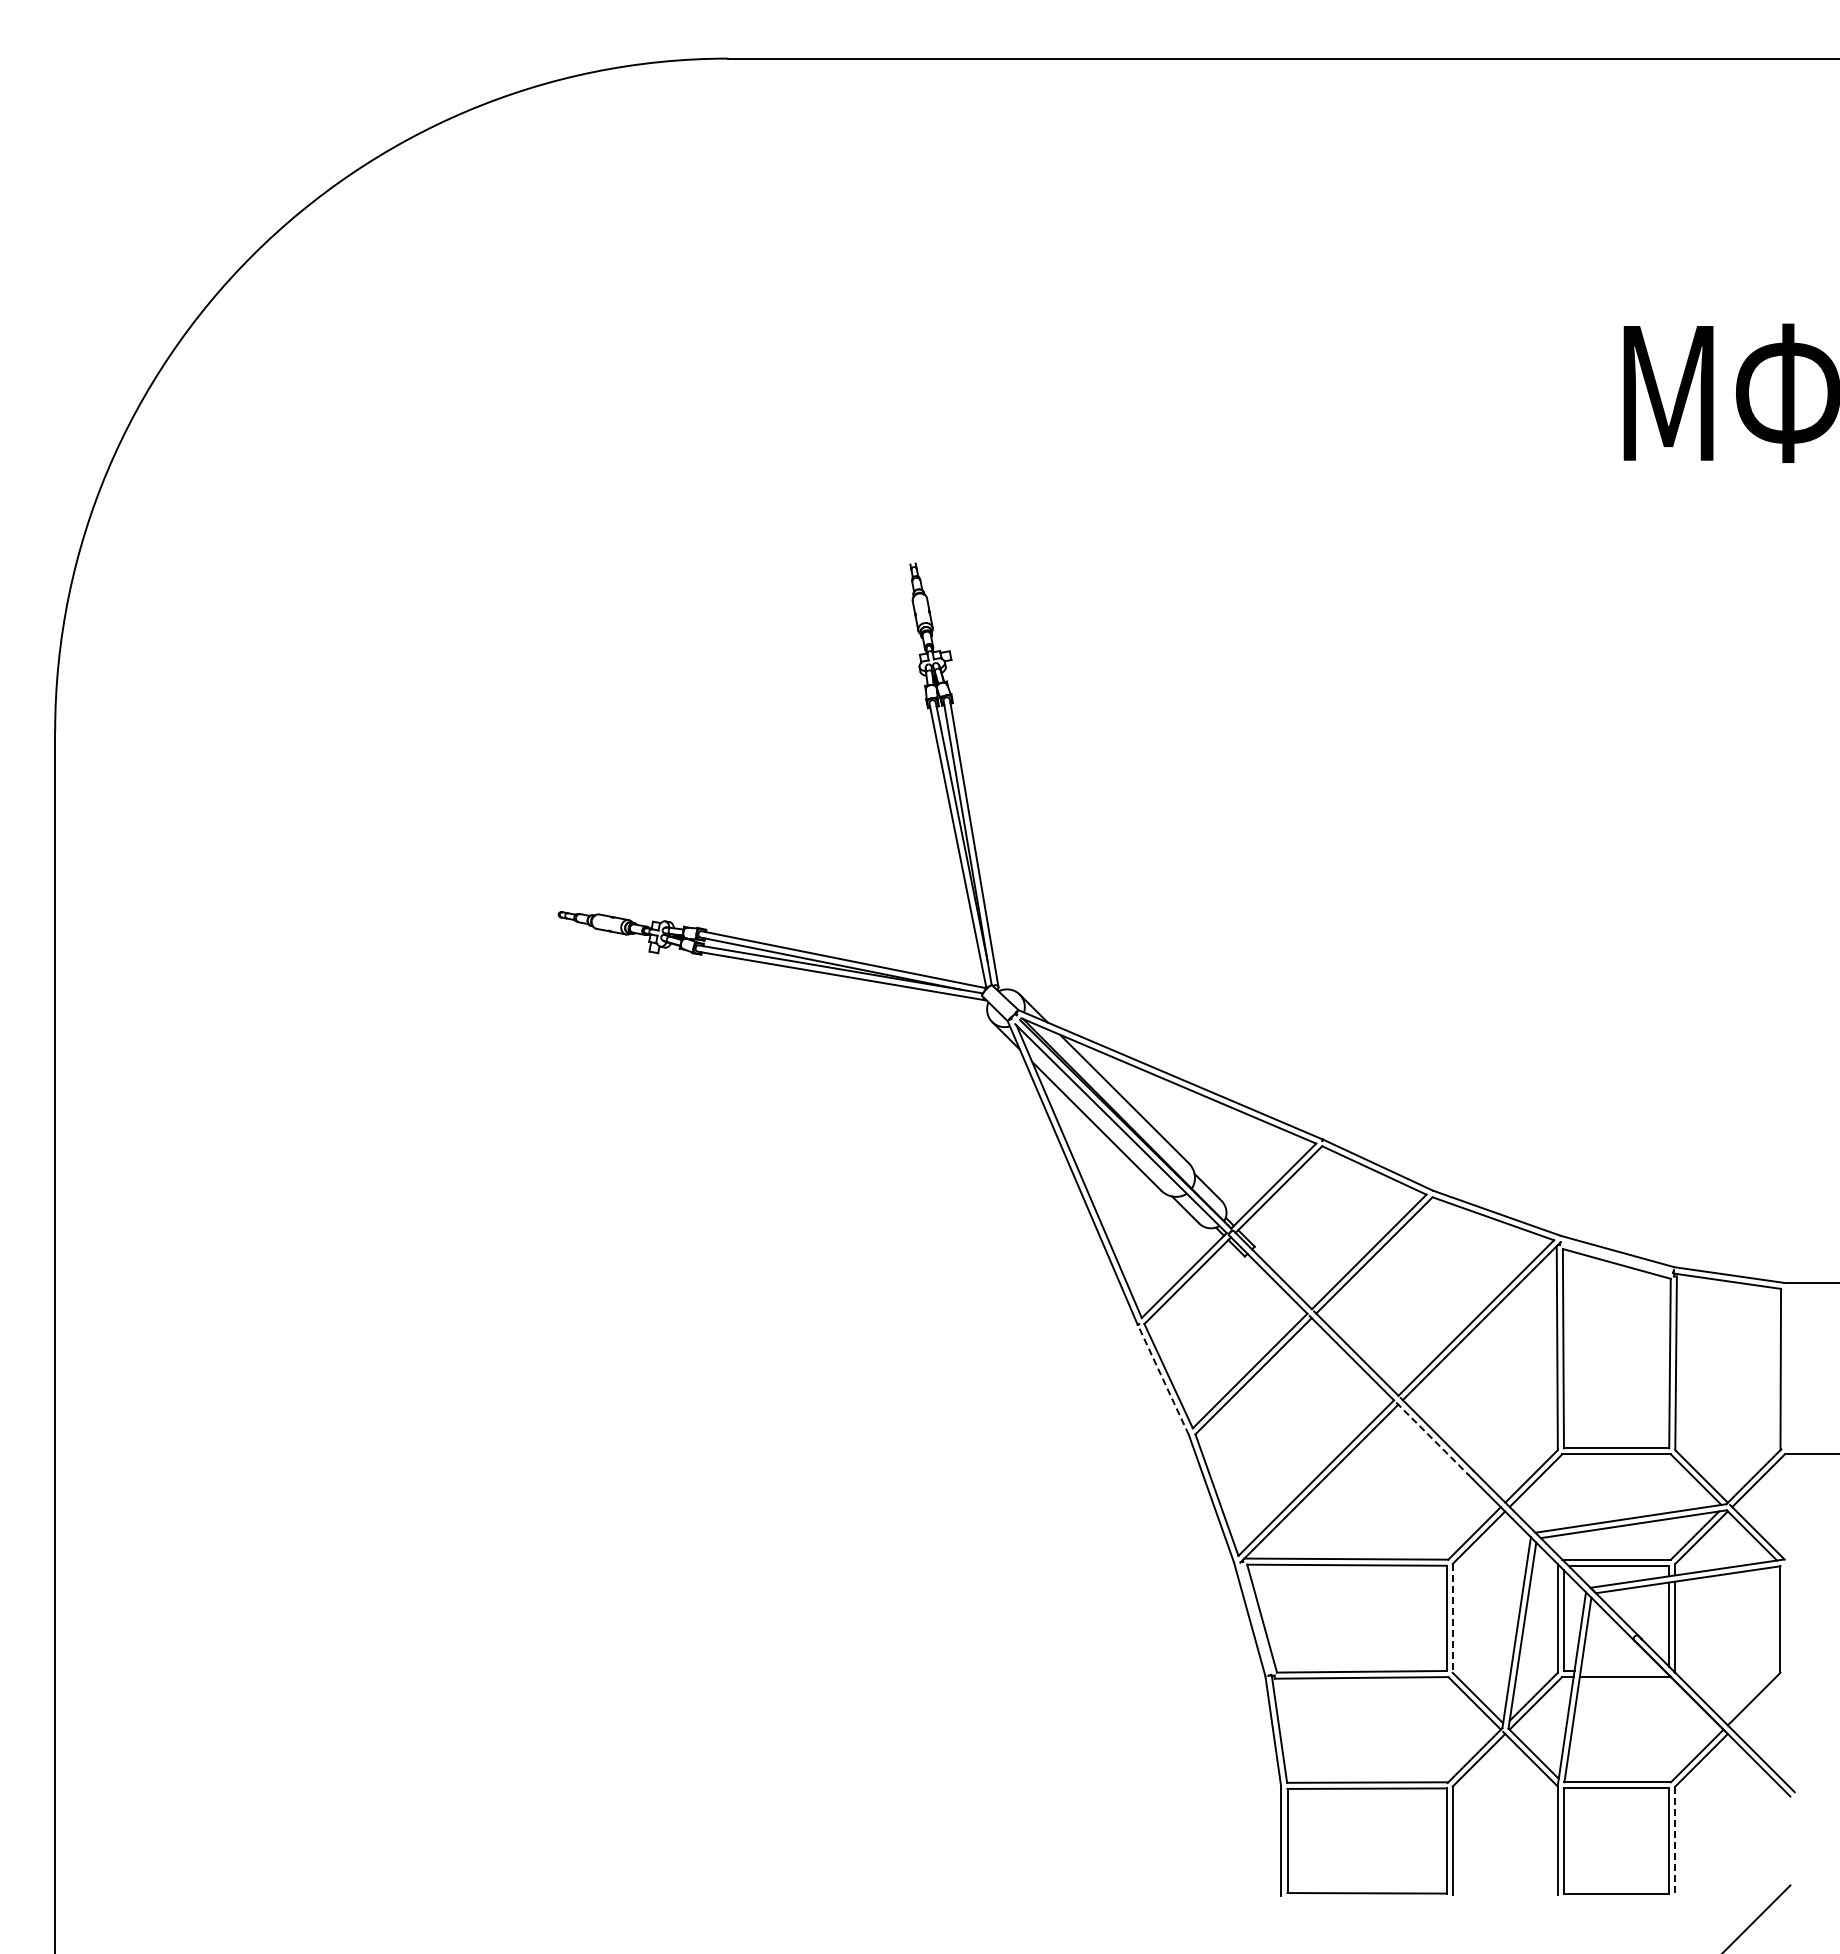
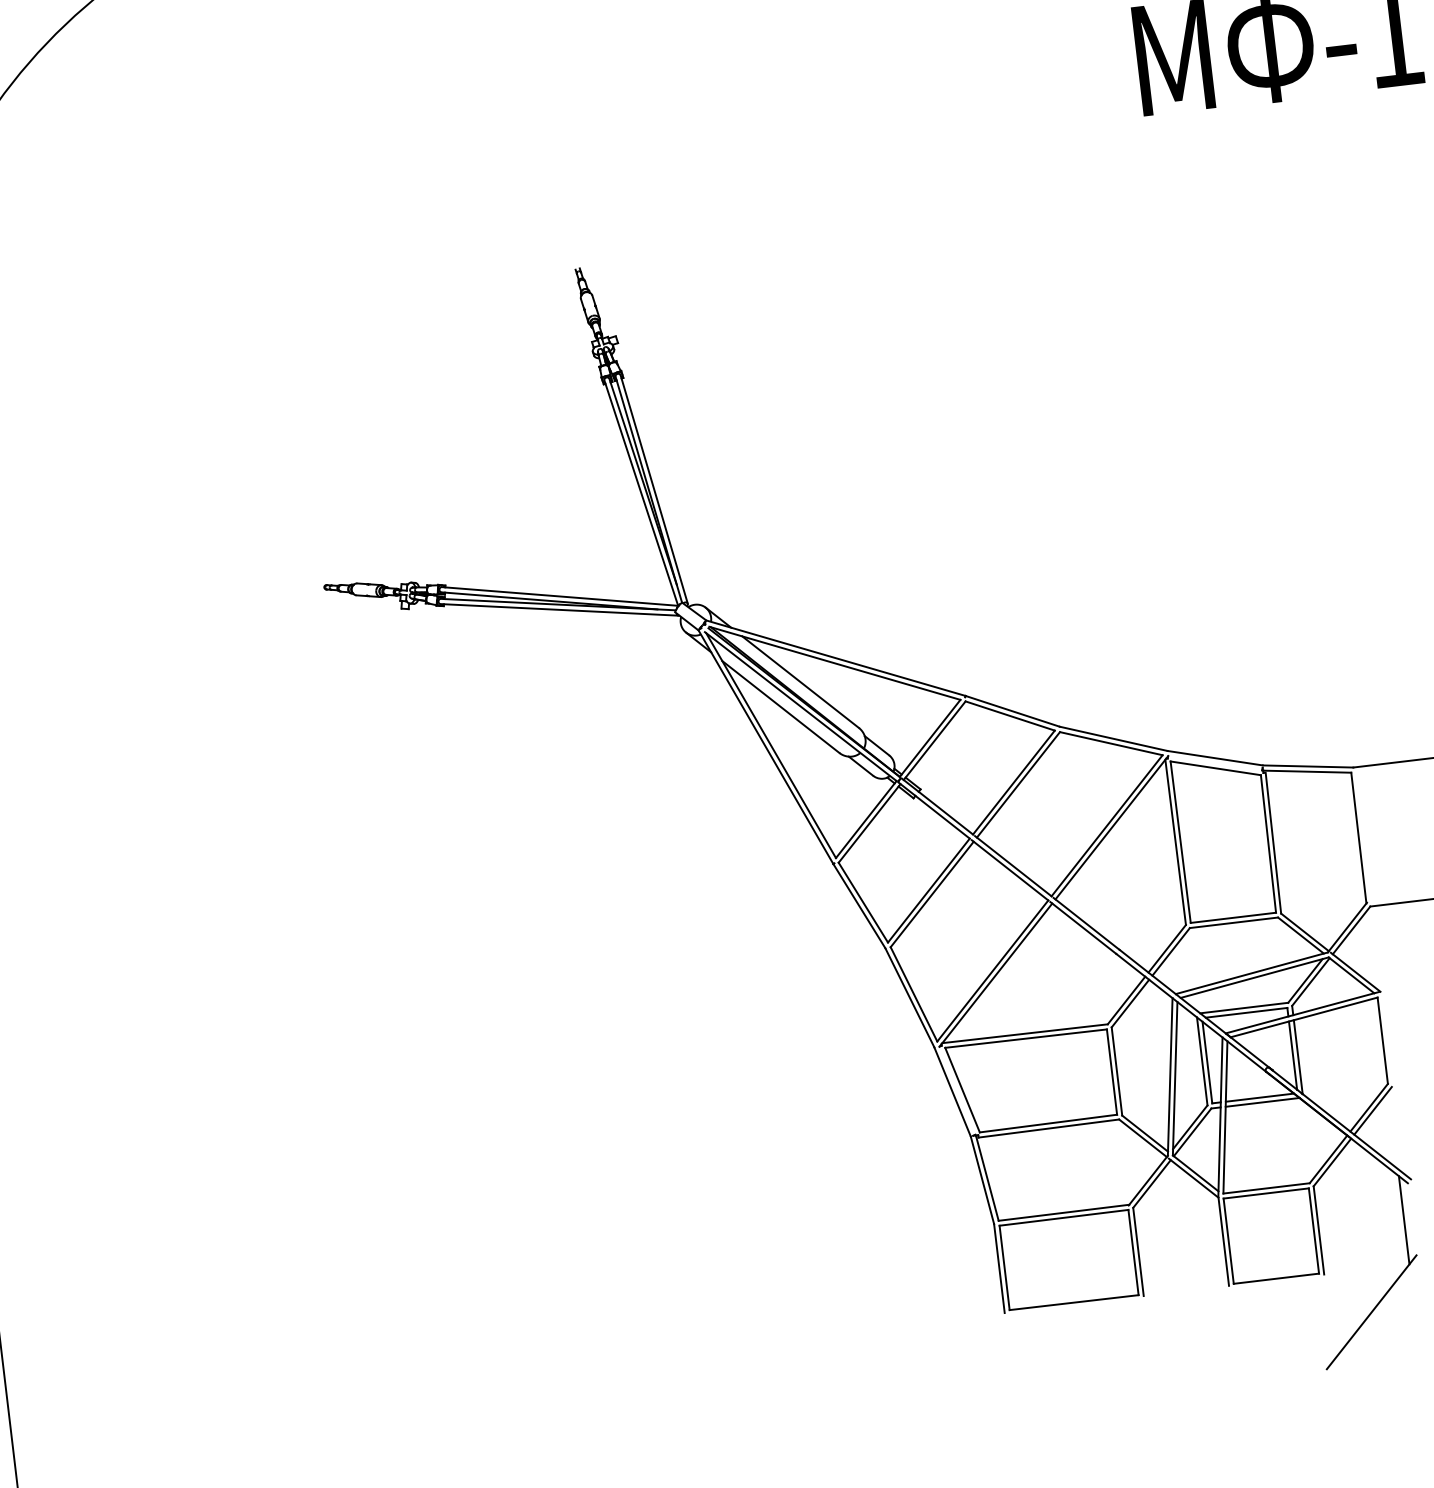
line: (1163, 1379) -> (859, 905), dashed -> solid
line: (1432, 1439) -> (1083, 928), dashed -> solid
line: (1452, 1618) -> (1116, 1071), dashed -> solid
line: (1622, 1670) -> (1259, 1097), added
line: (1758, 1703) -> (1373, 1110), added
line: (1780, 1840) -> (1404, 1219), added
line: (1675, 1841) -> (1319, 1230), dashed -> solid

